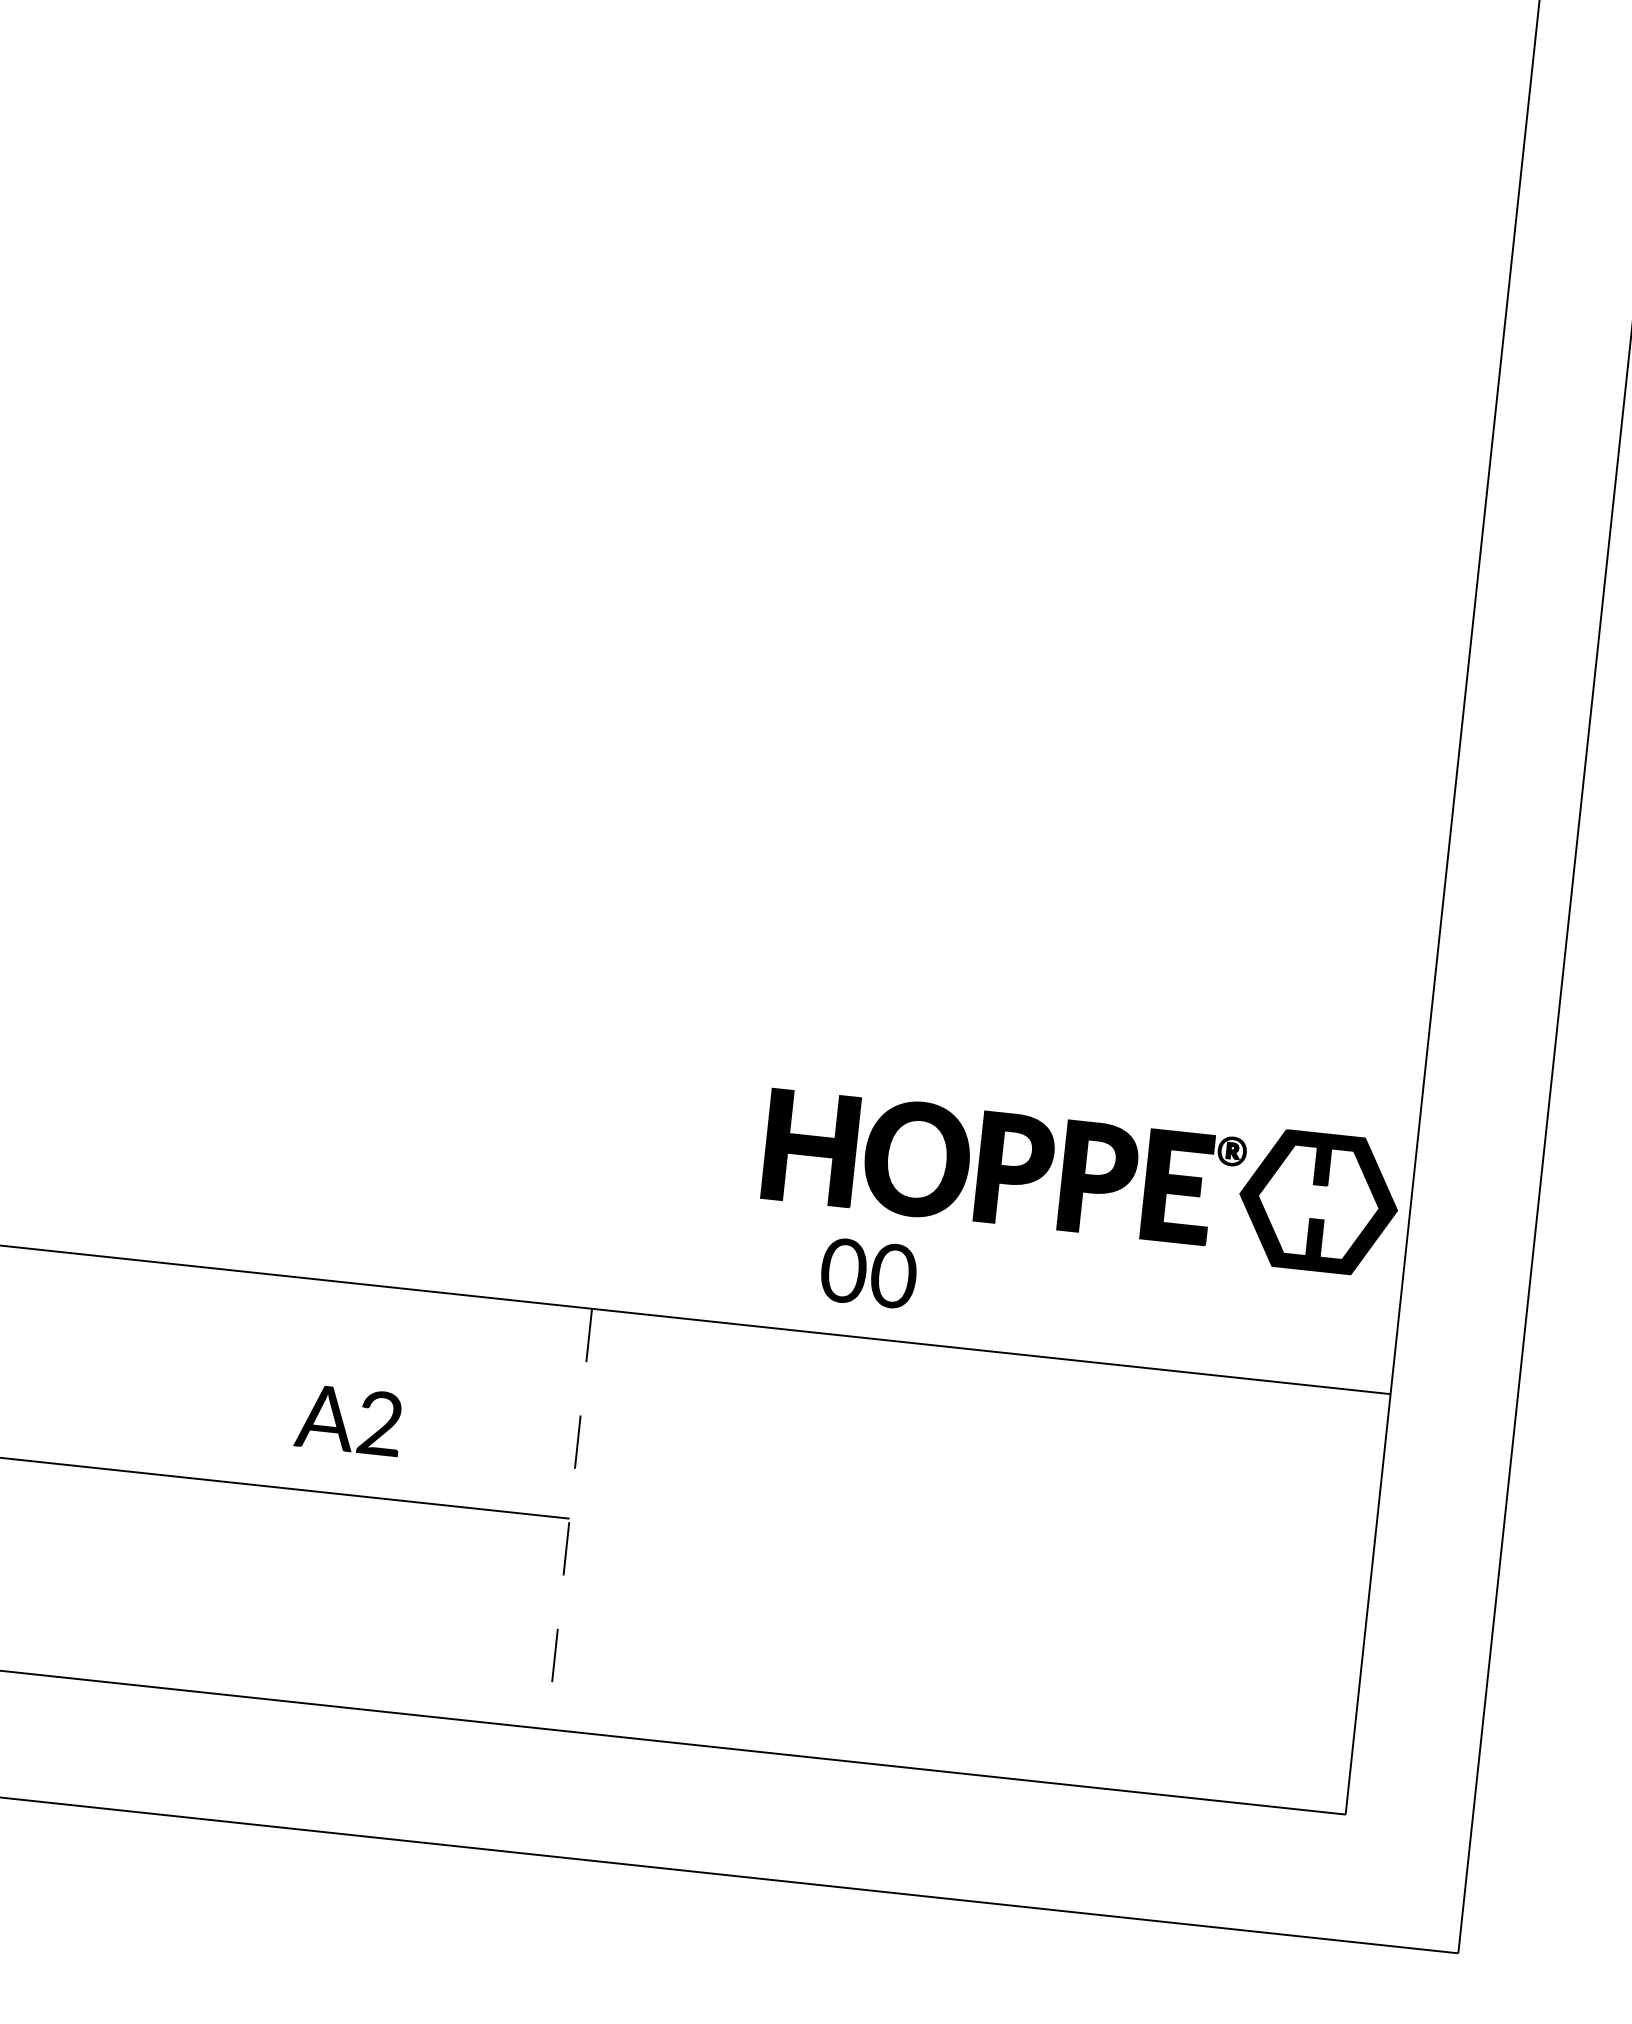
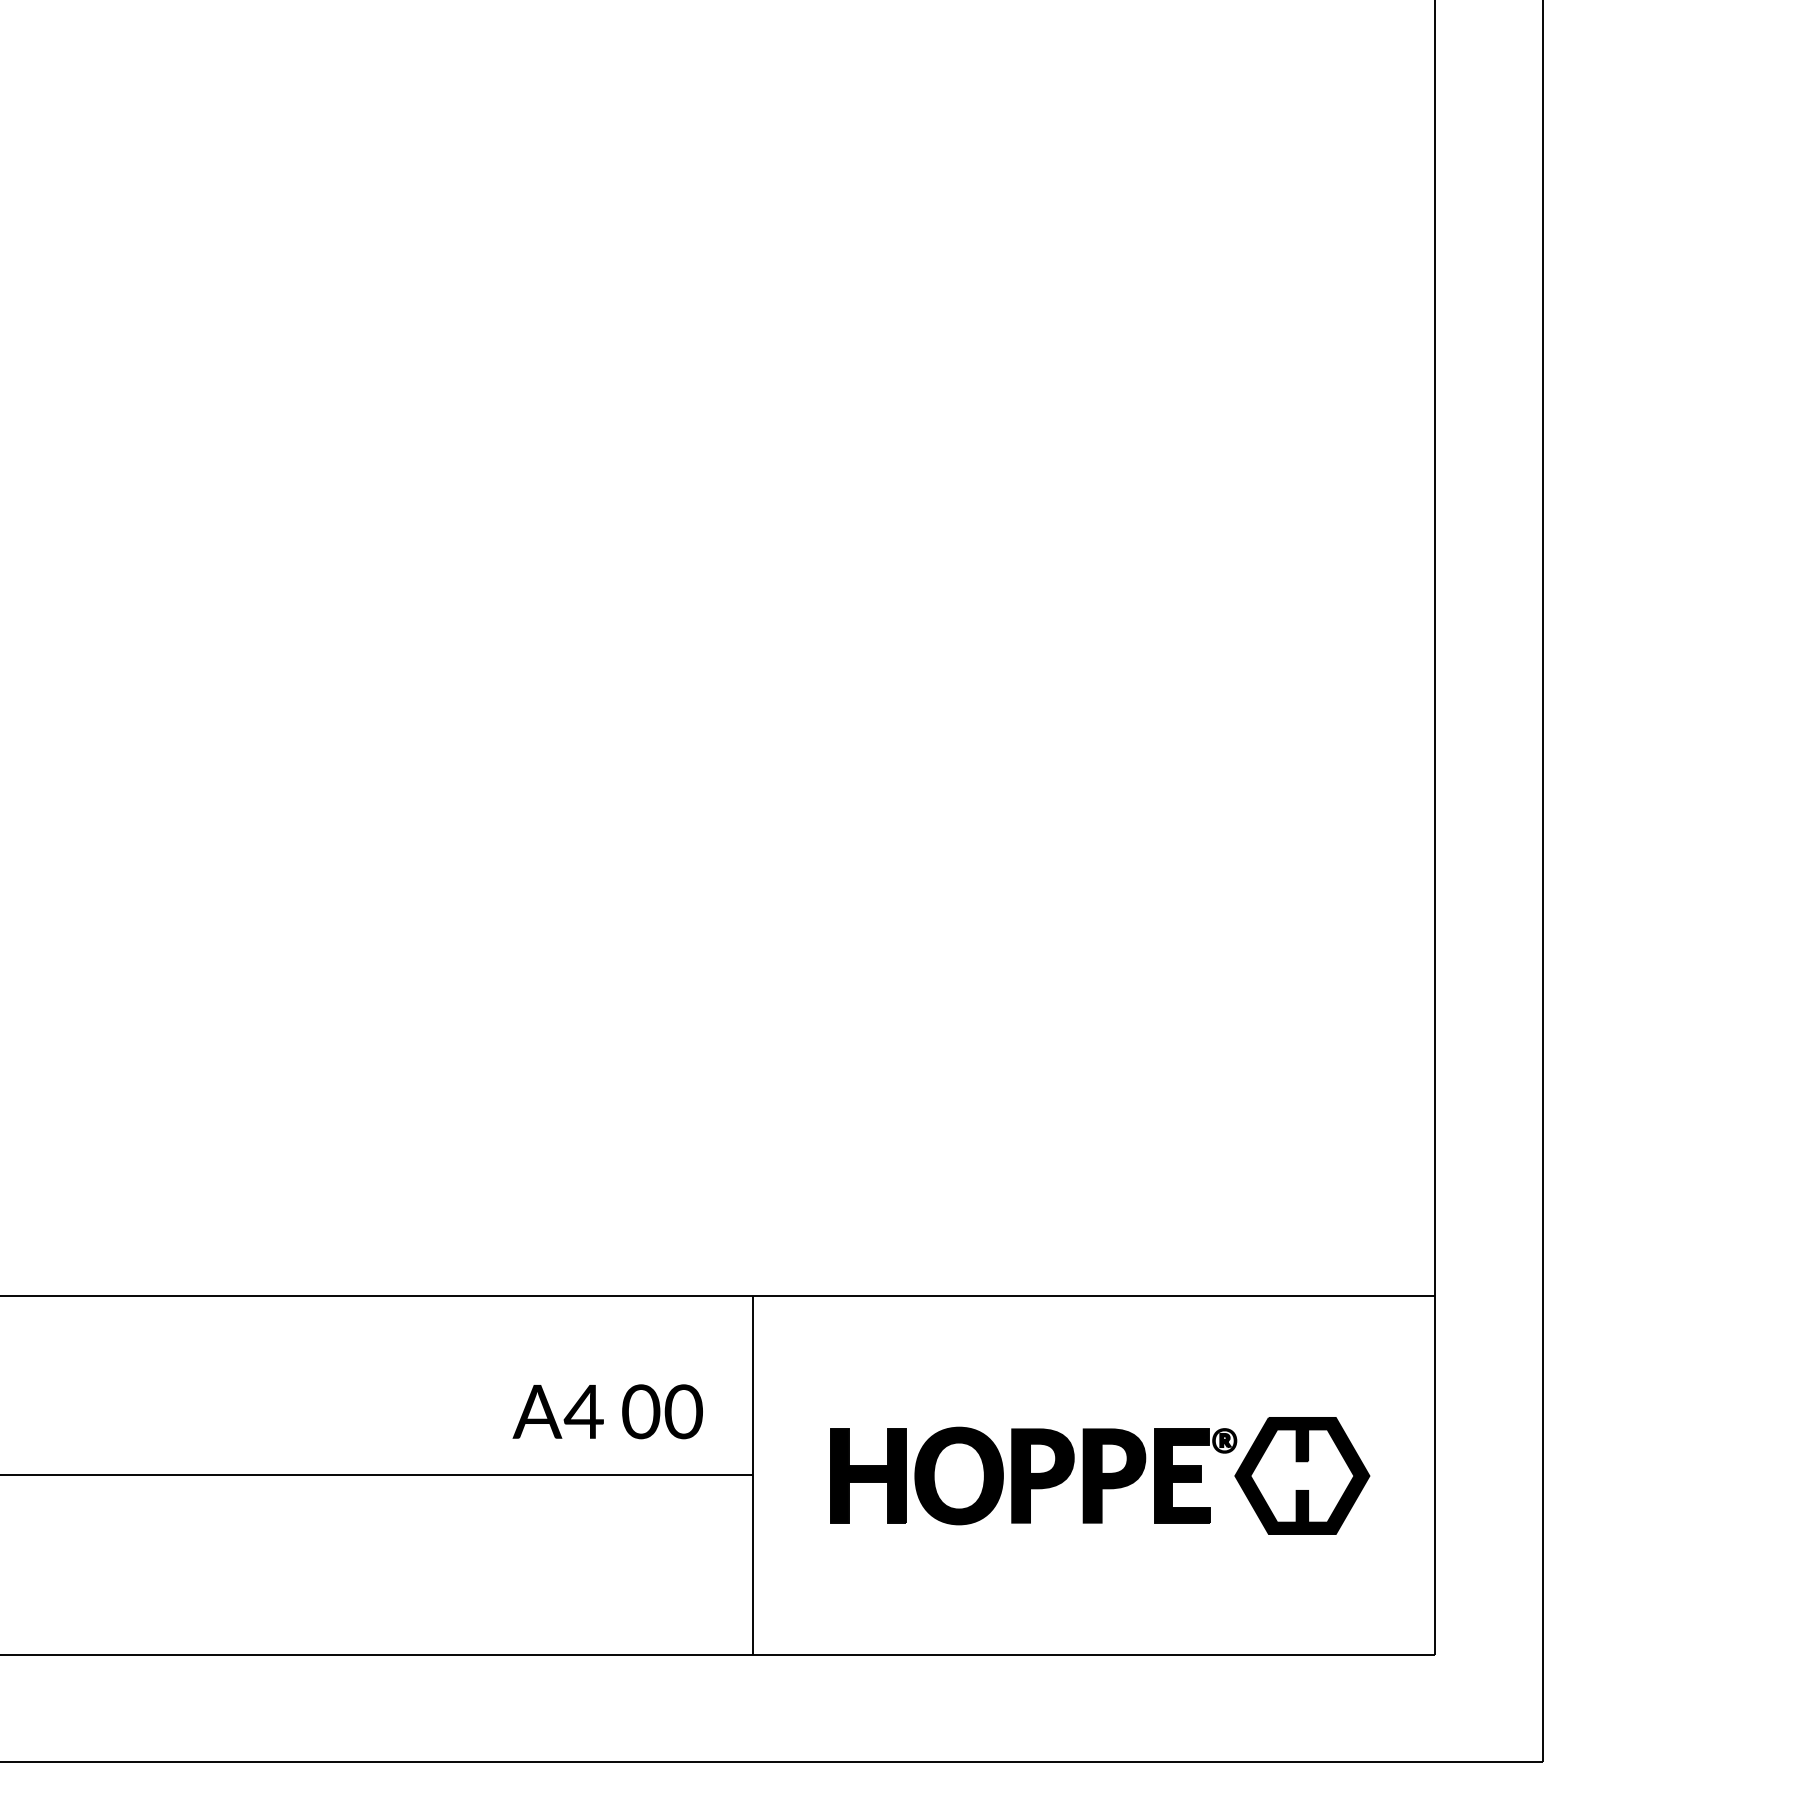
part: (1082, 1176) -> (1100, 1475), moved
text: (868, 1273) -> (662, 1411), moved
text: (379, 1423) -> (583, 1411), A2 -> A4
line: (569, 1519) -> (752, 1475), dashed -> solid

